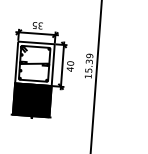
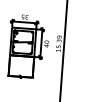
fill: (32, 100) -> (21, 66), removed

